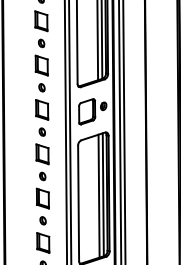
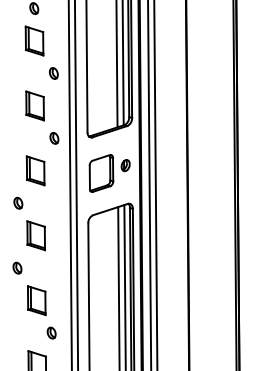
part: (41, 43) -> (53, 73), moved
part: (41, 87) -> (53, 137), moved
part: (41, 131) -> (17, 202), moved
part: (42, 176) -> (17, 268), moved
part: (42, 220) -> (50, 332), moved

